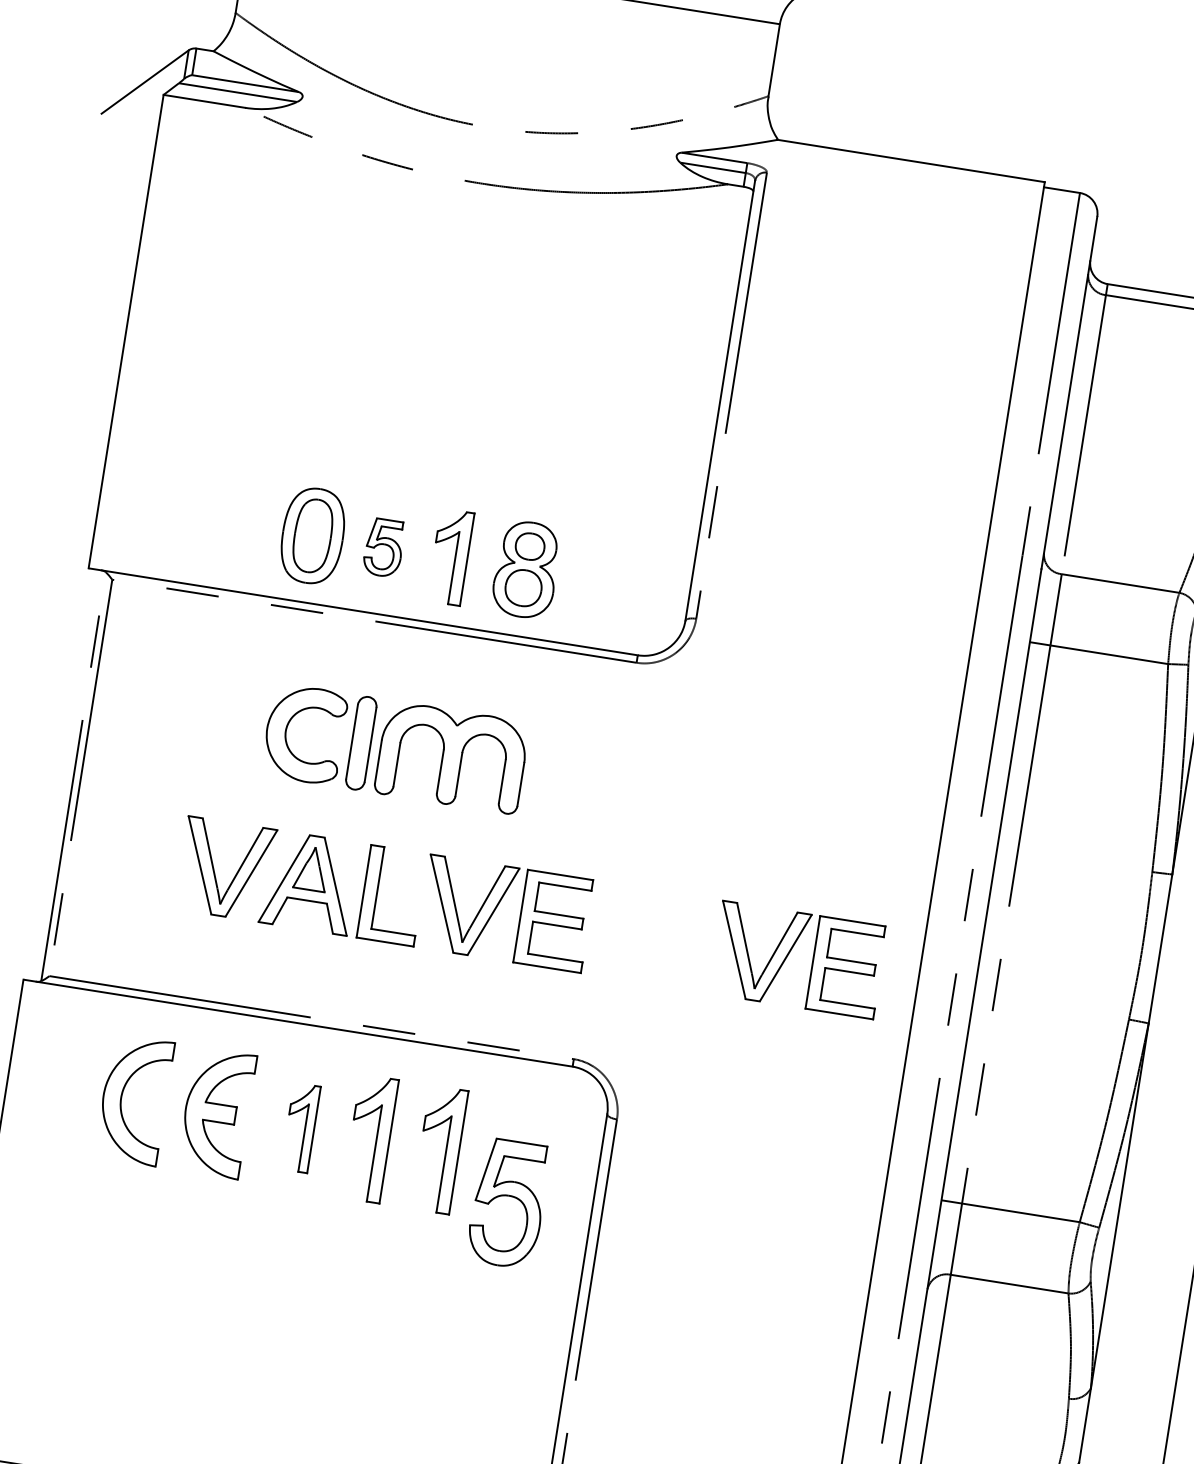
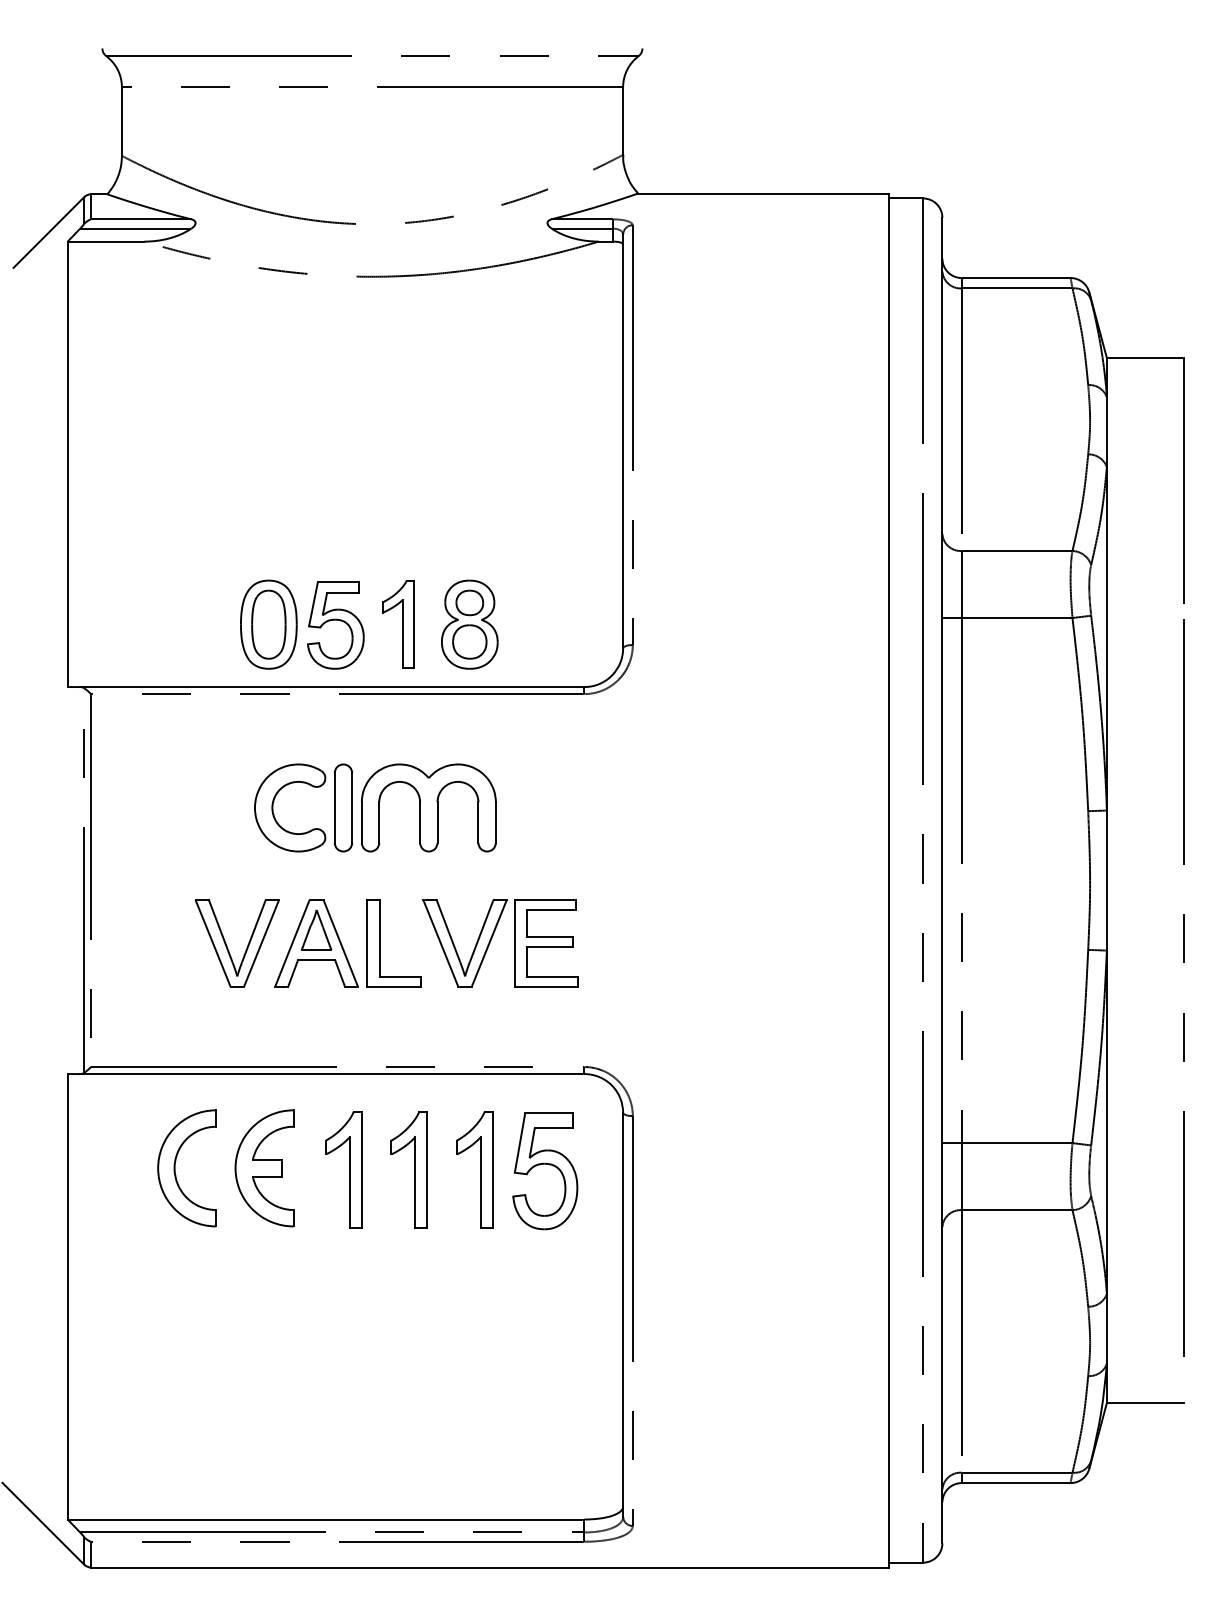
part: (383, 547) -> (335, 625), size x1.67
part: (788, 956) -> (766, 941), removed
part: (300, 1127) -> (343, 1169), size x1.43
part: (509, 1196) -> (545, 1164), moved

